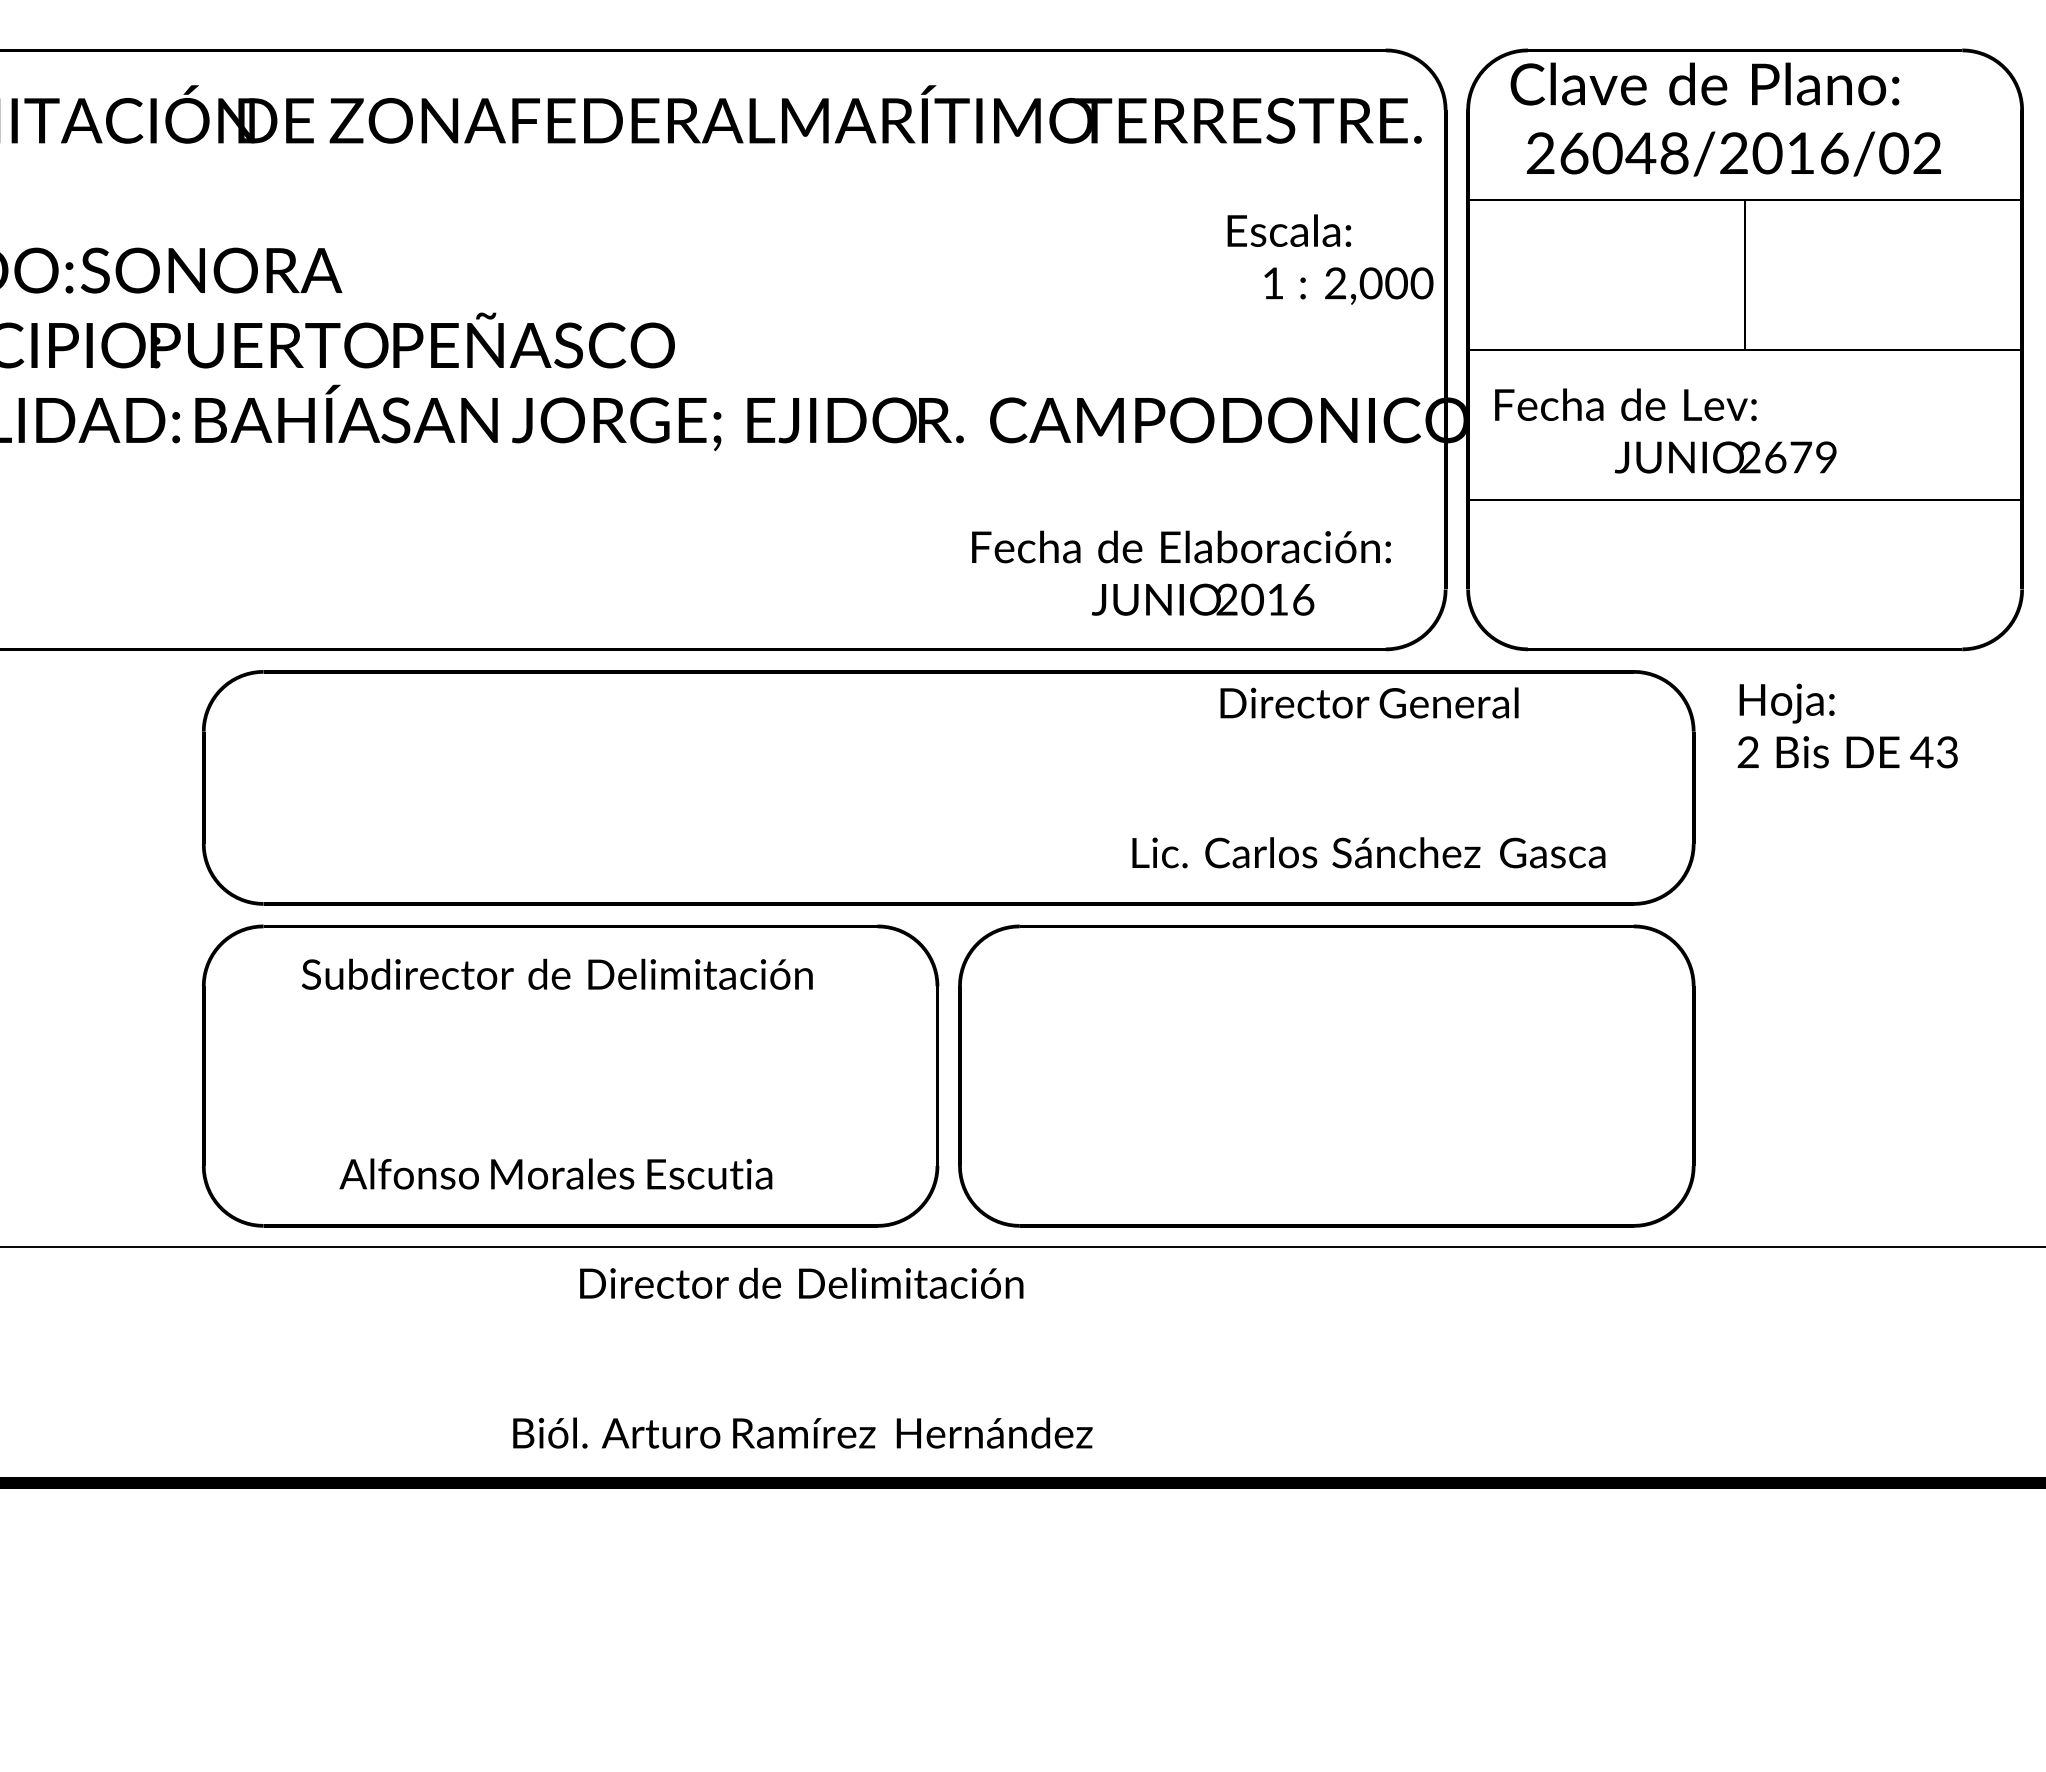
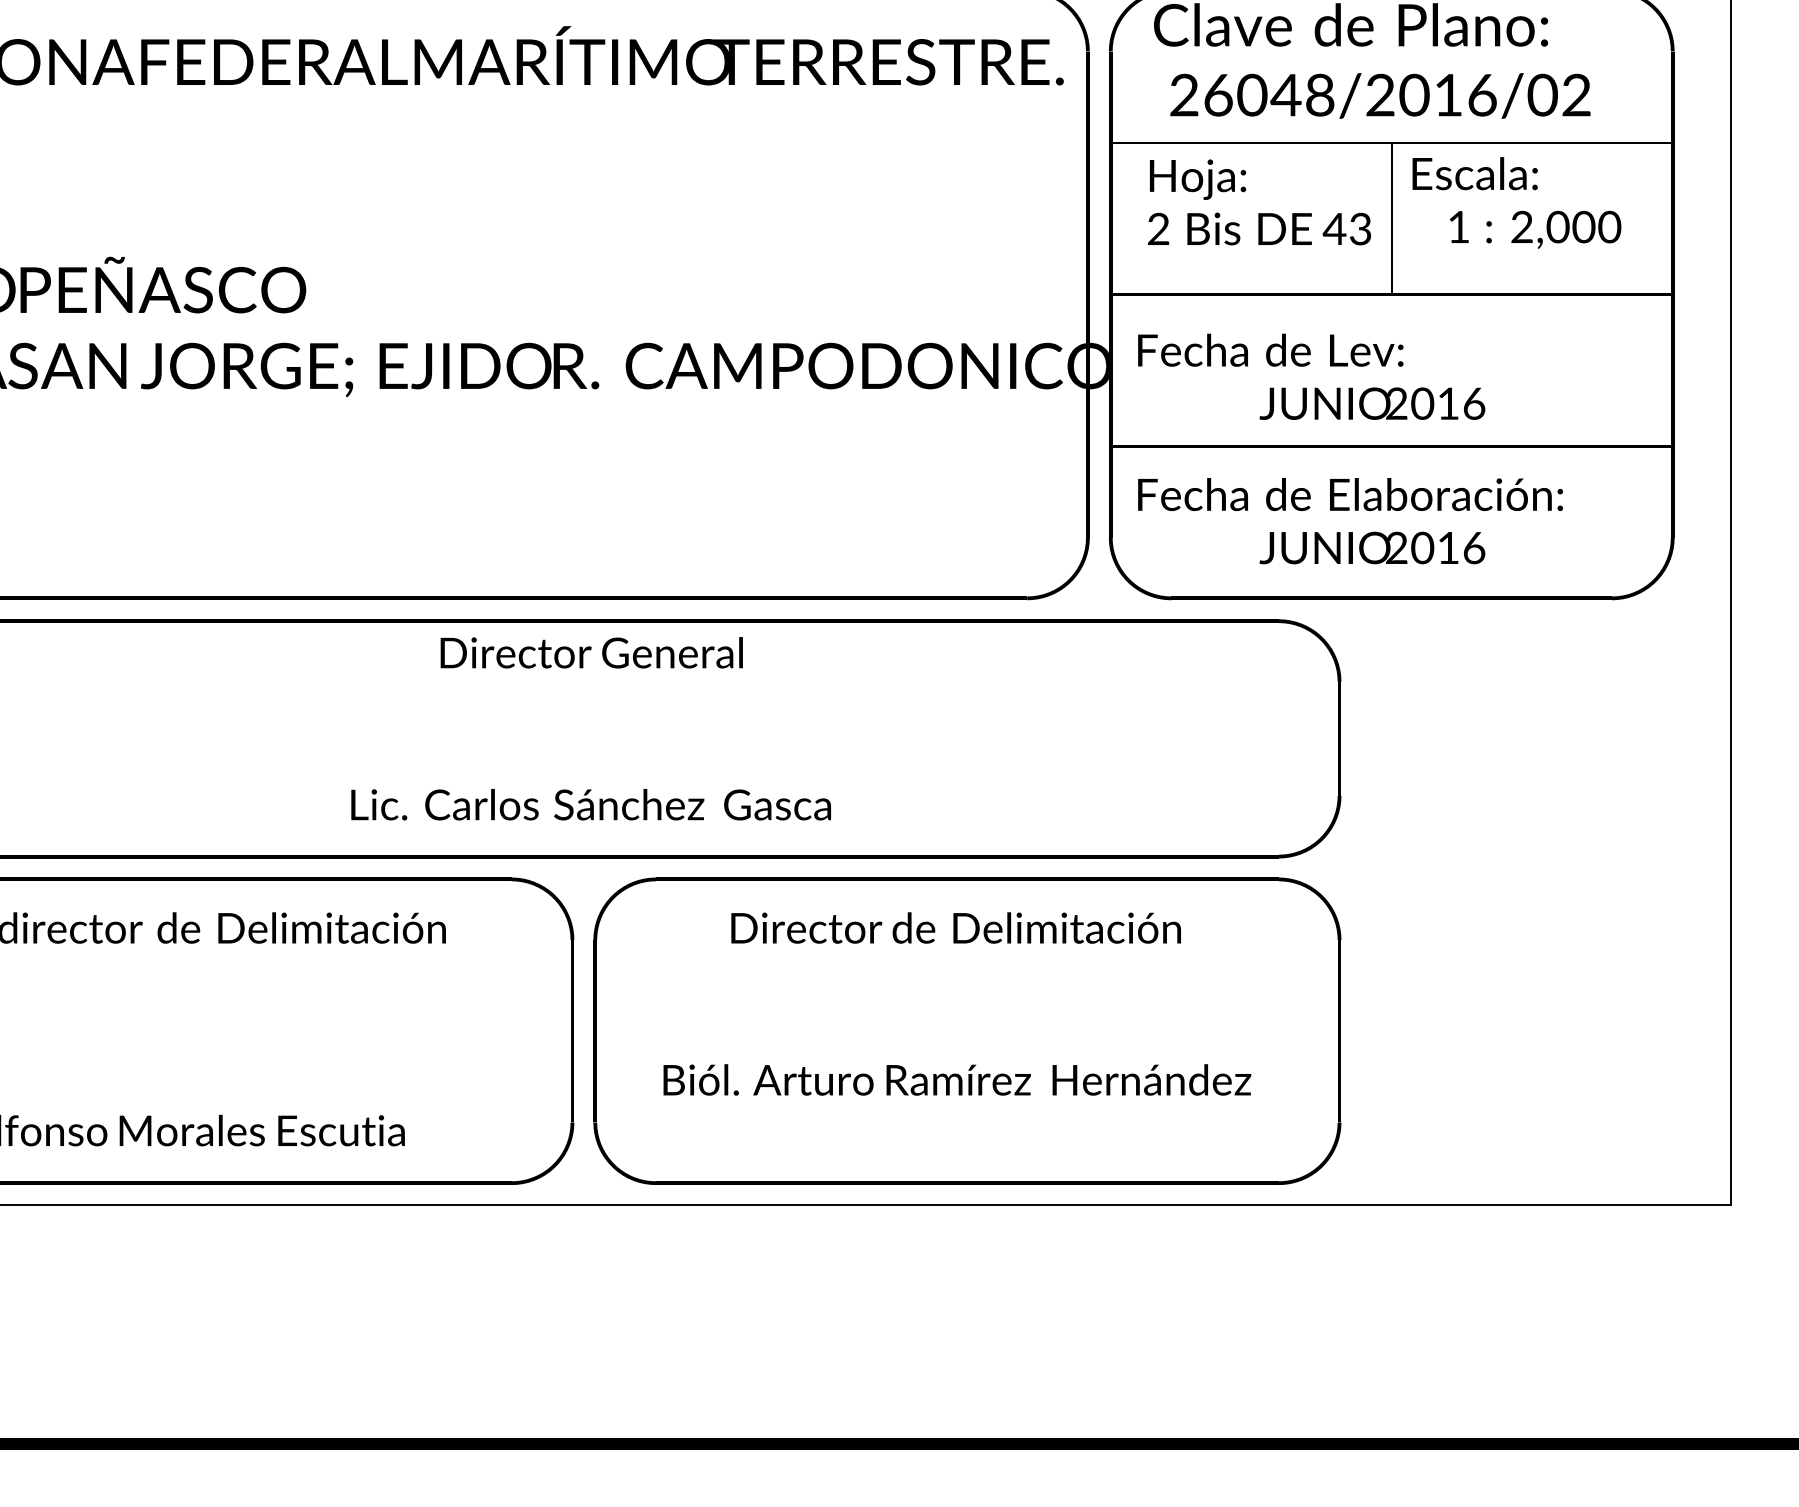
text: (1330, 259) -> (1516, 202), moved
text: (1800, 457) -> (1447, 403), 2679 -> 2016
text: (1181, 572) -> (1350, 520), moved
text: (1847, 725) -> (1259, 201), moved
text: (1368, 777) -> (590, 728), moved
text: (802, 1357) -> (956, 1003), moved

